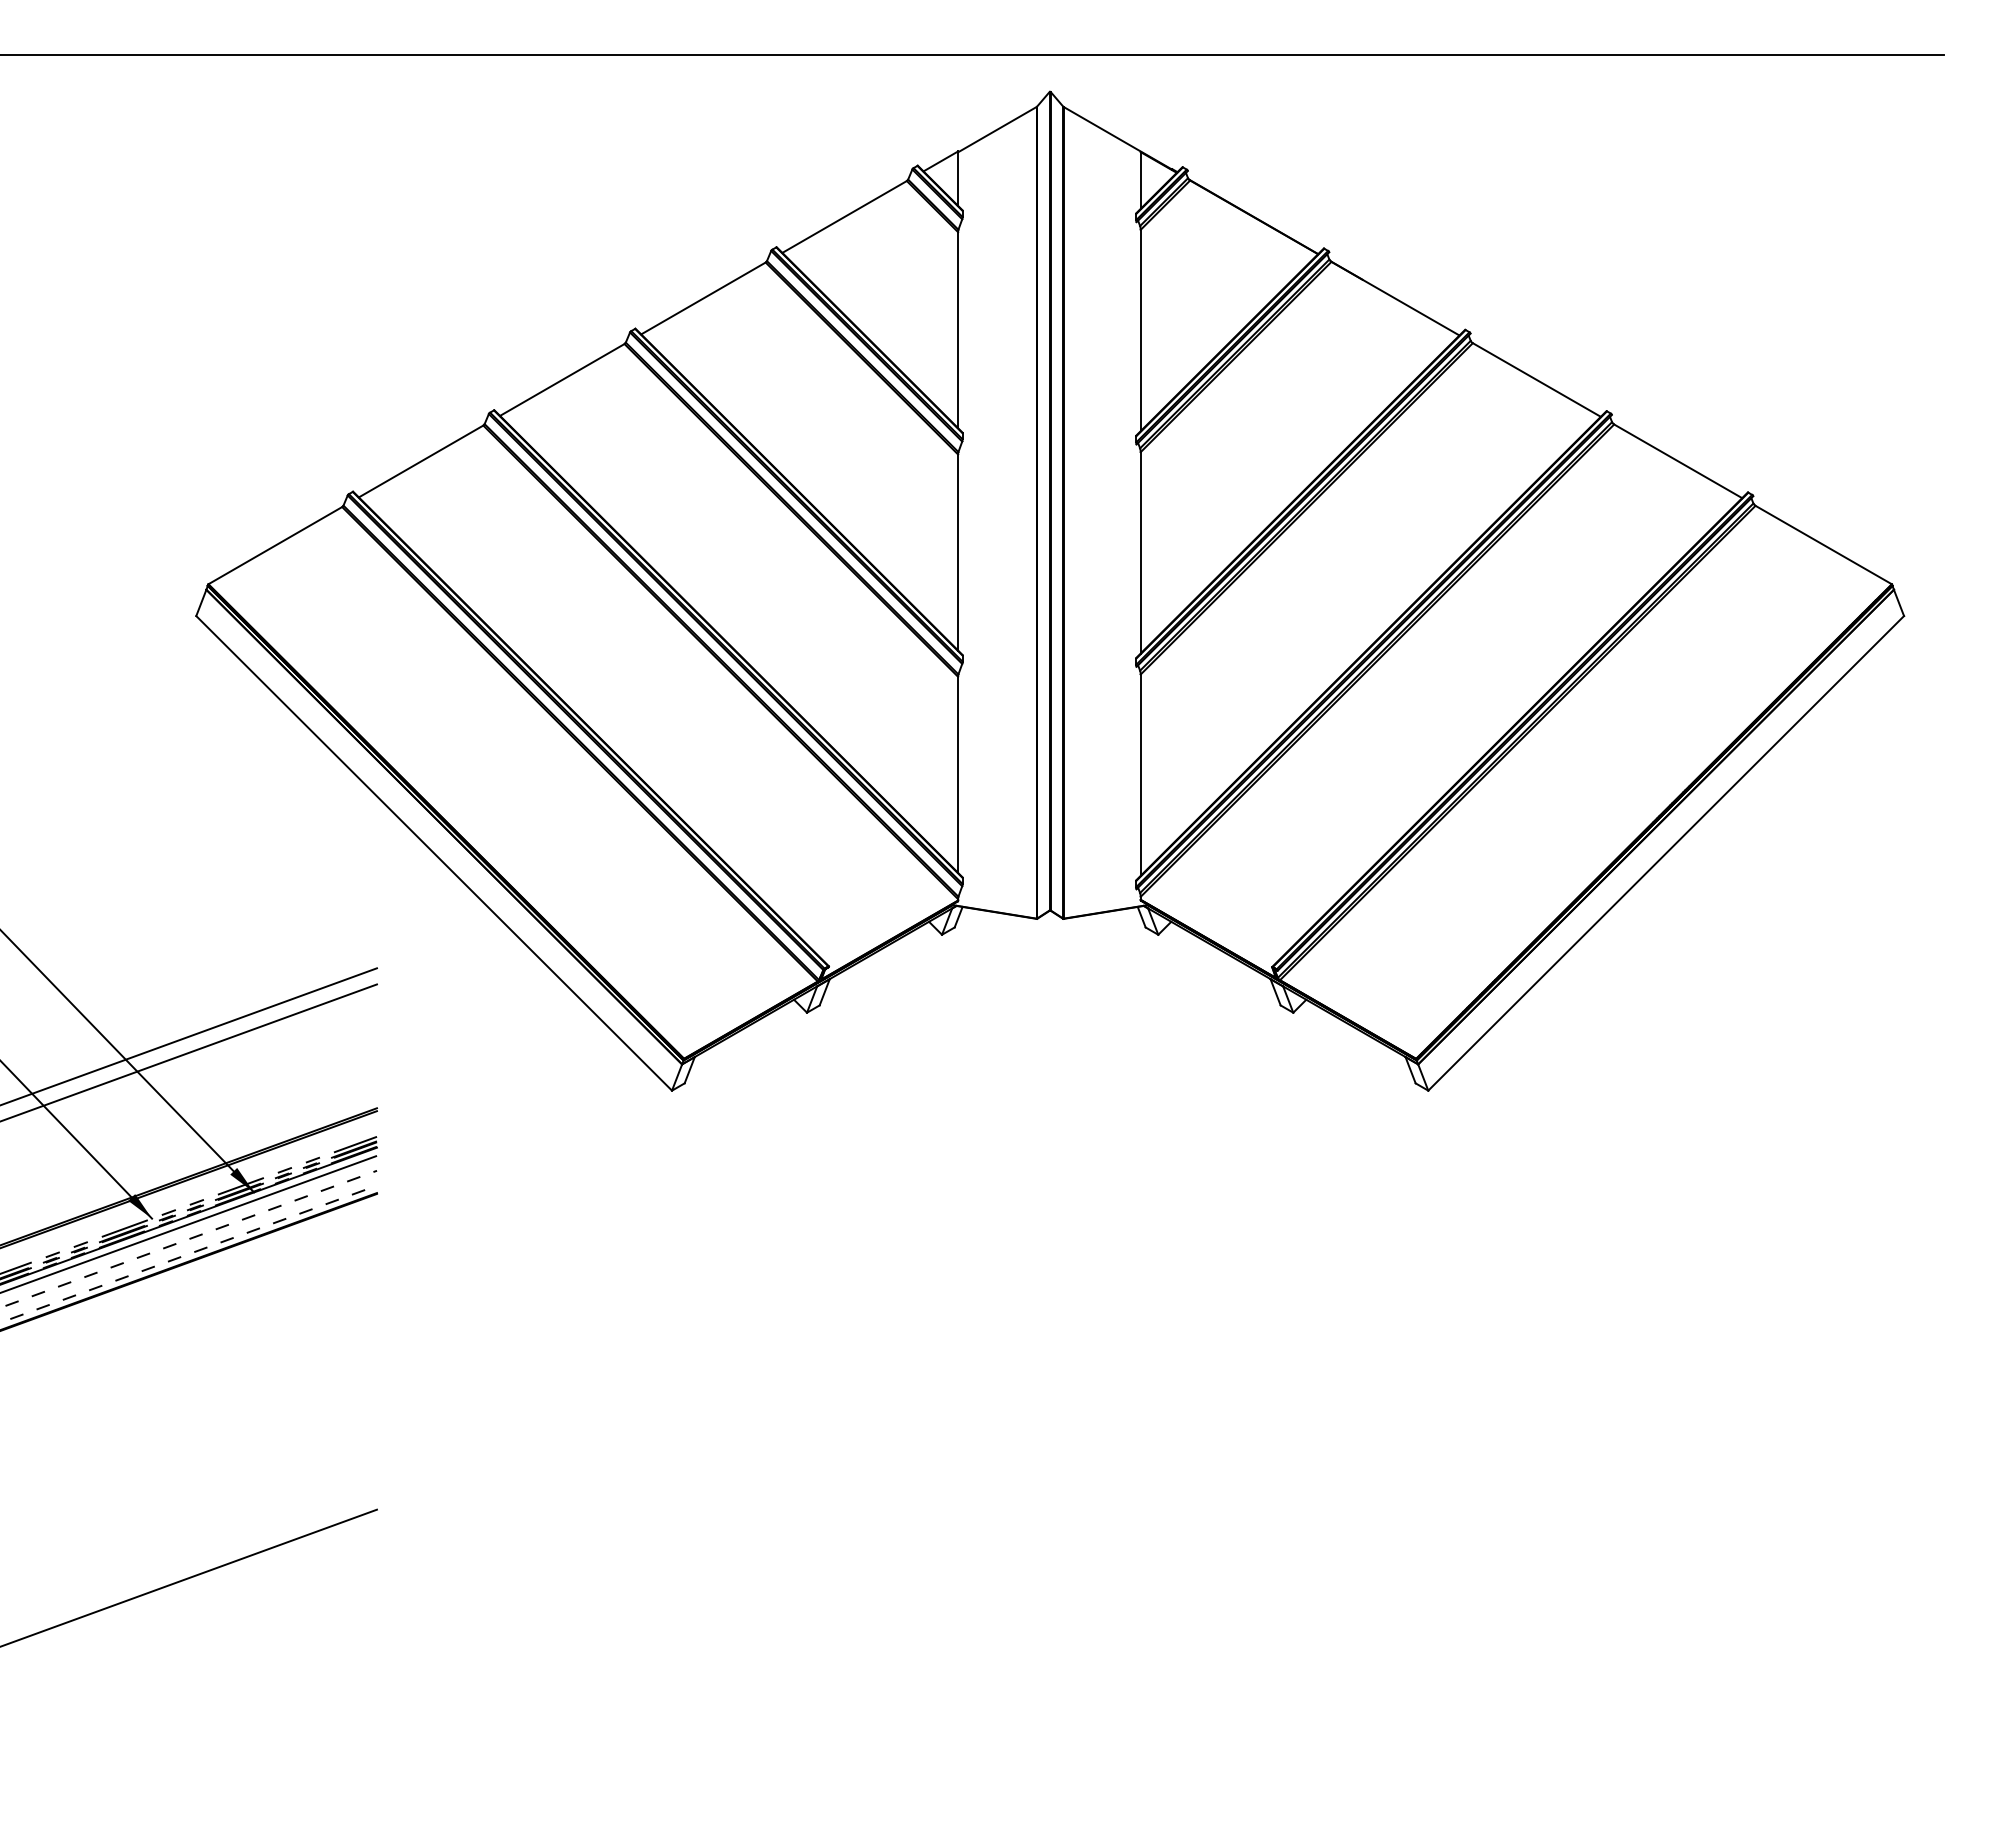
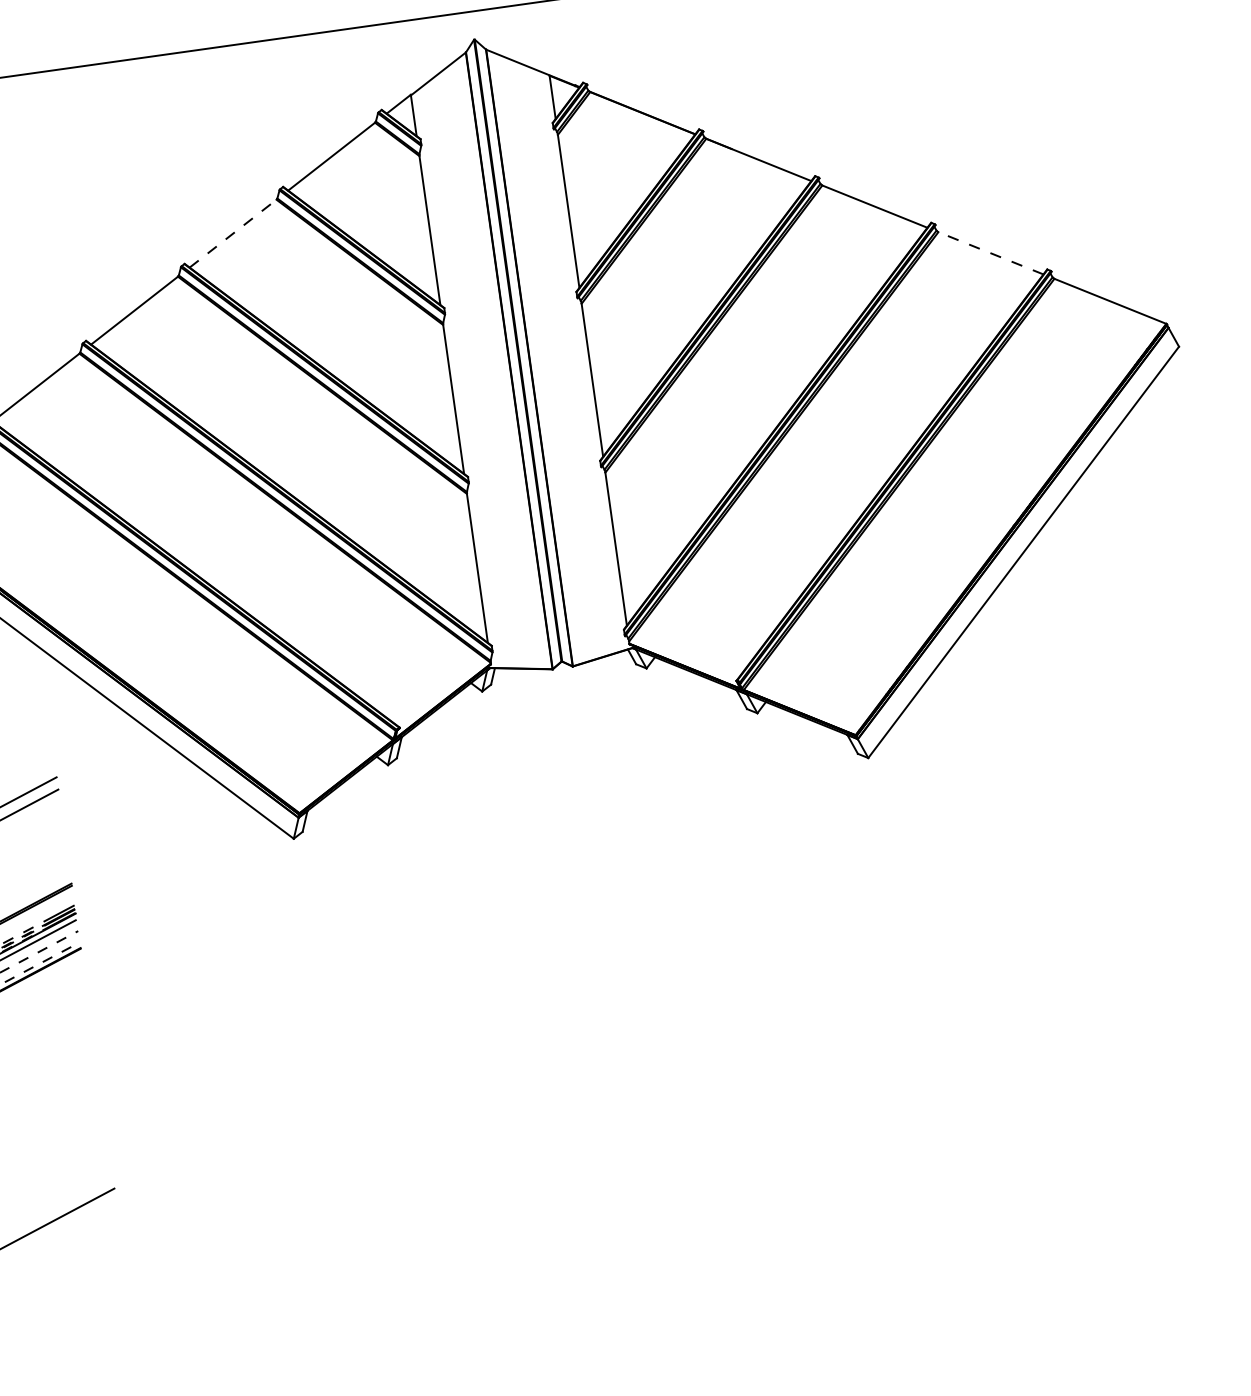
line: (703, 298) -> (233, 233), solid -> dashed
line: (1678, 461) -> (991, 253), solid -> dashed

